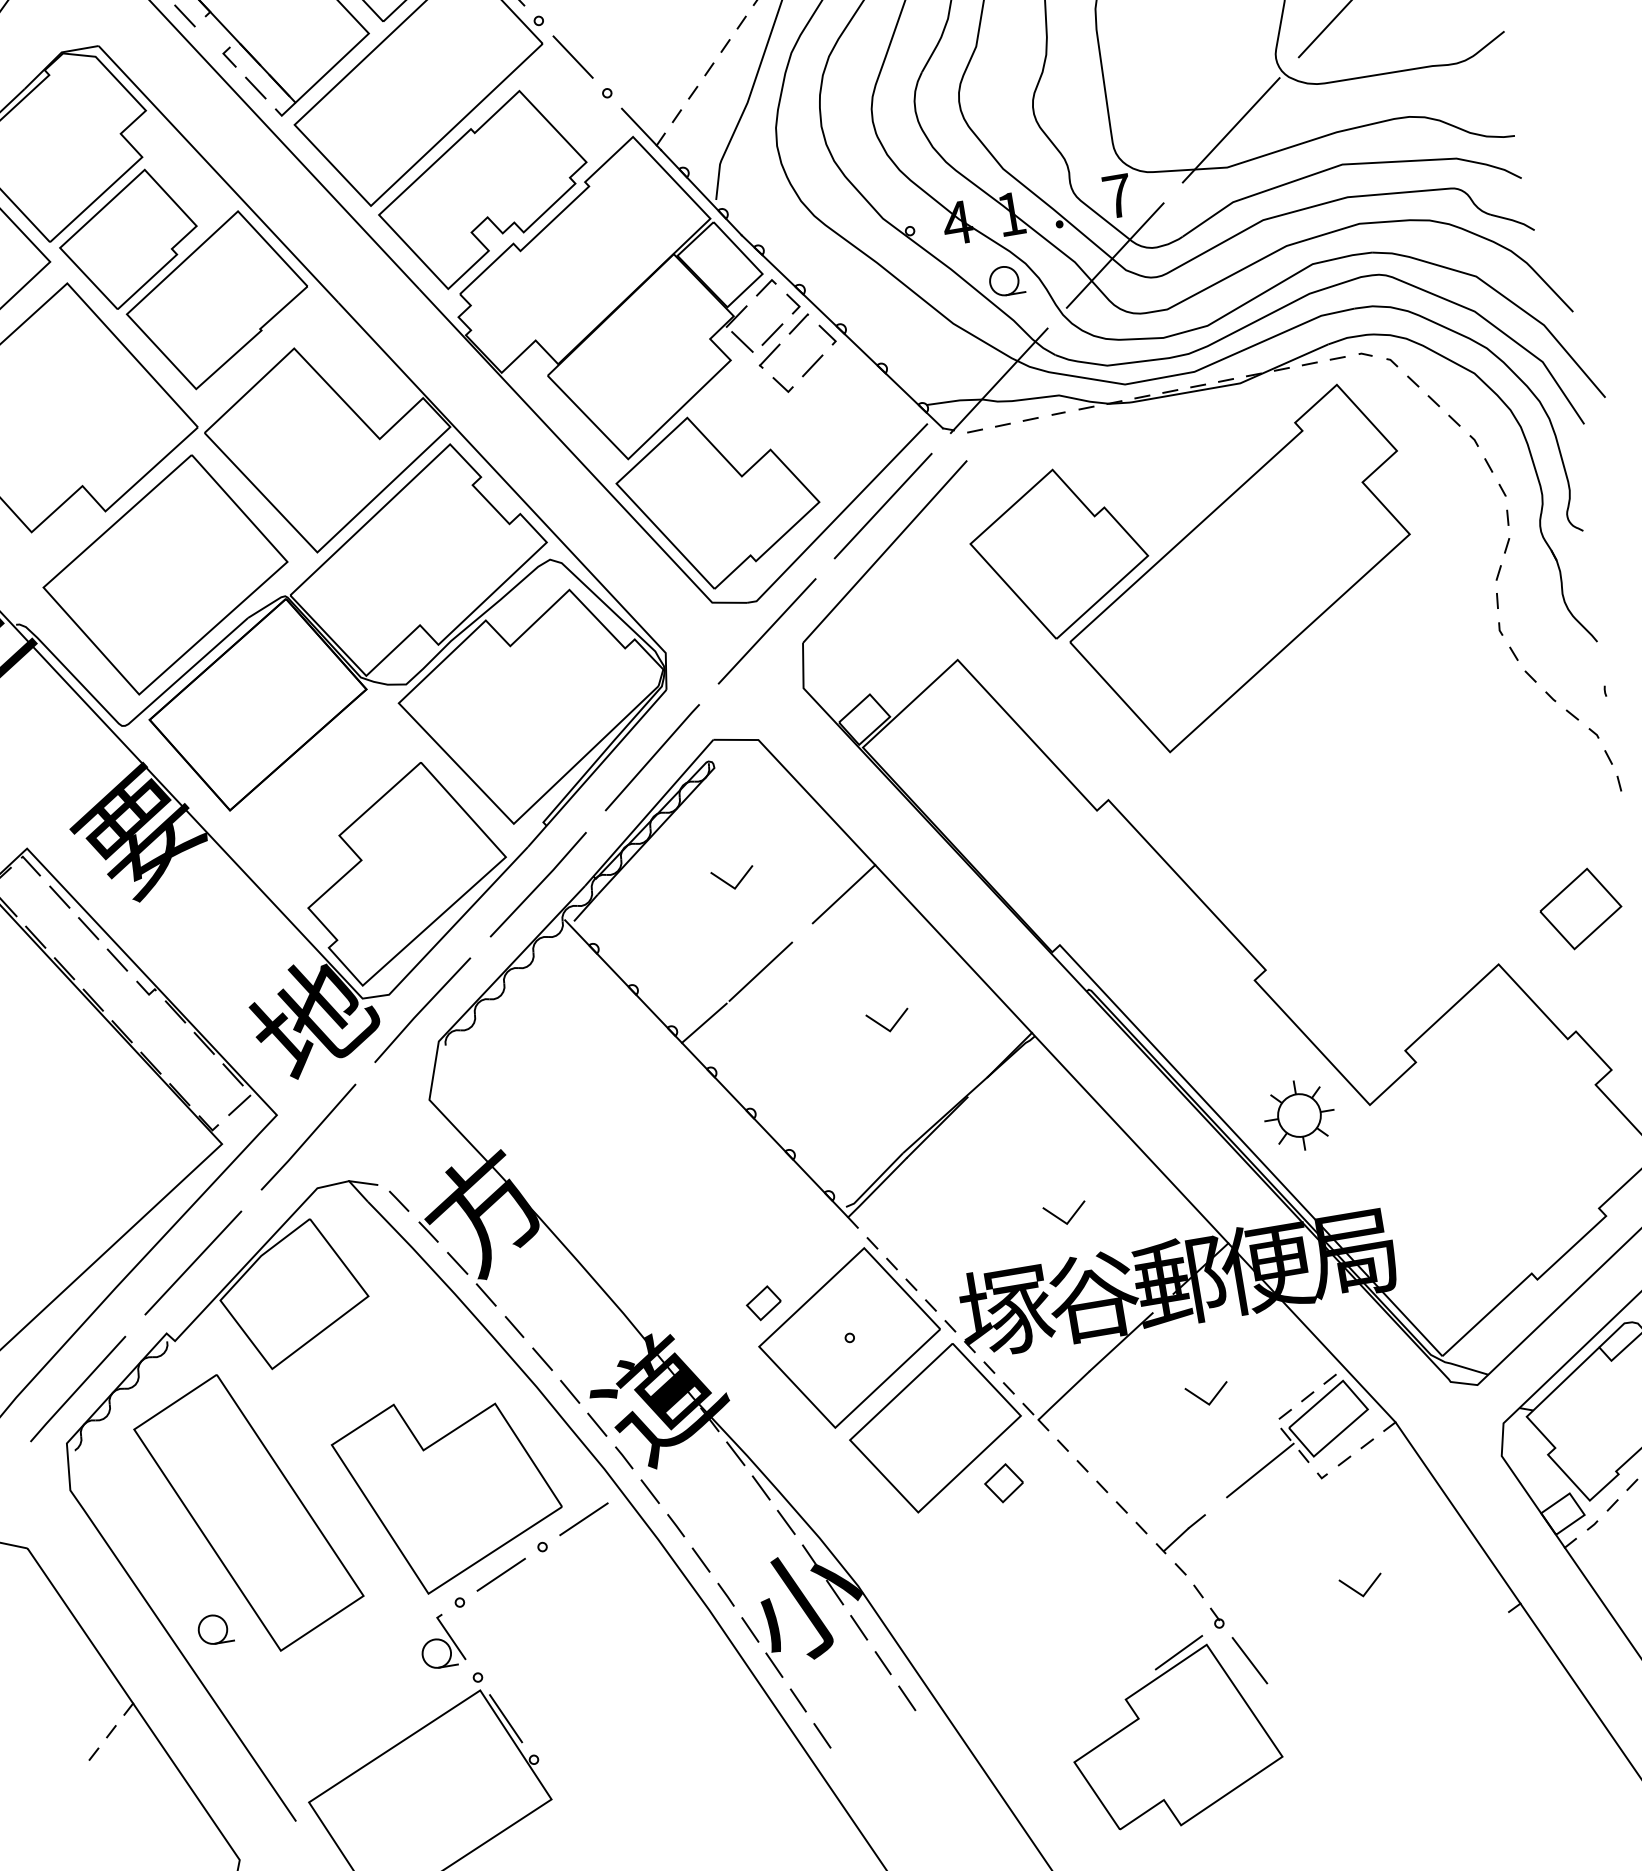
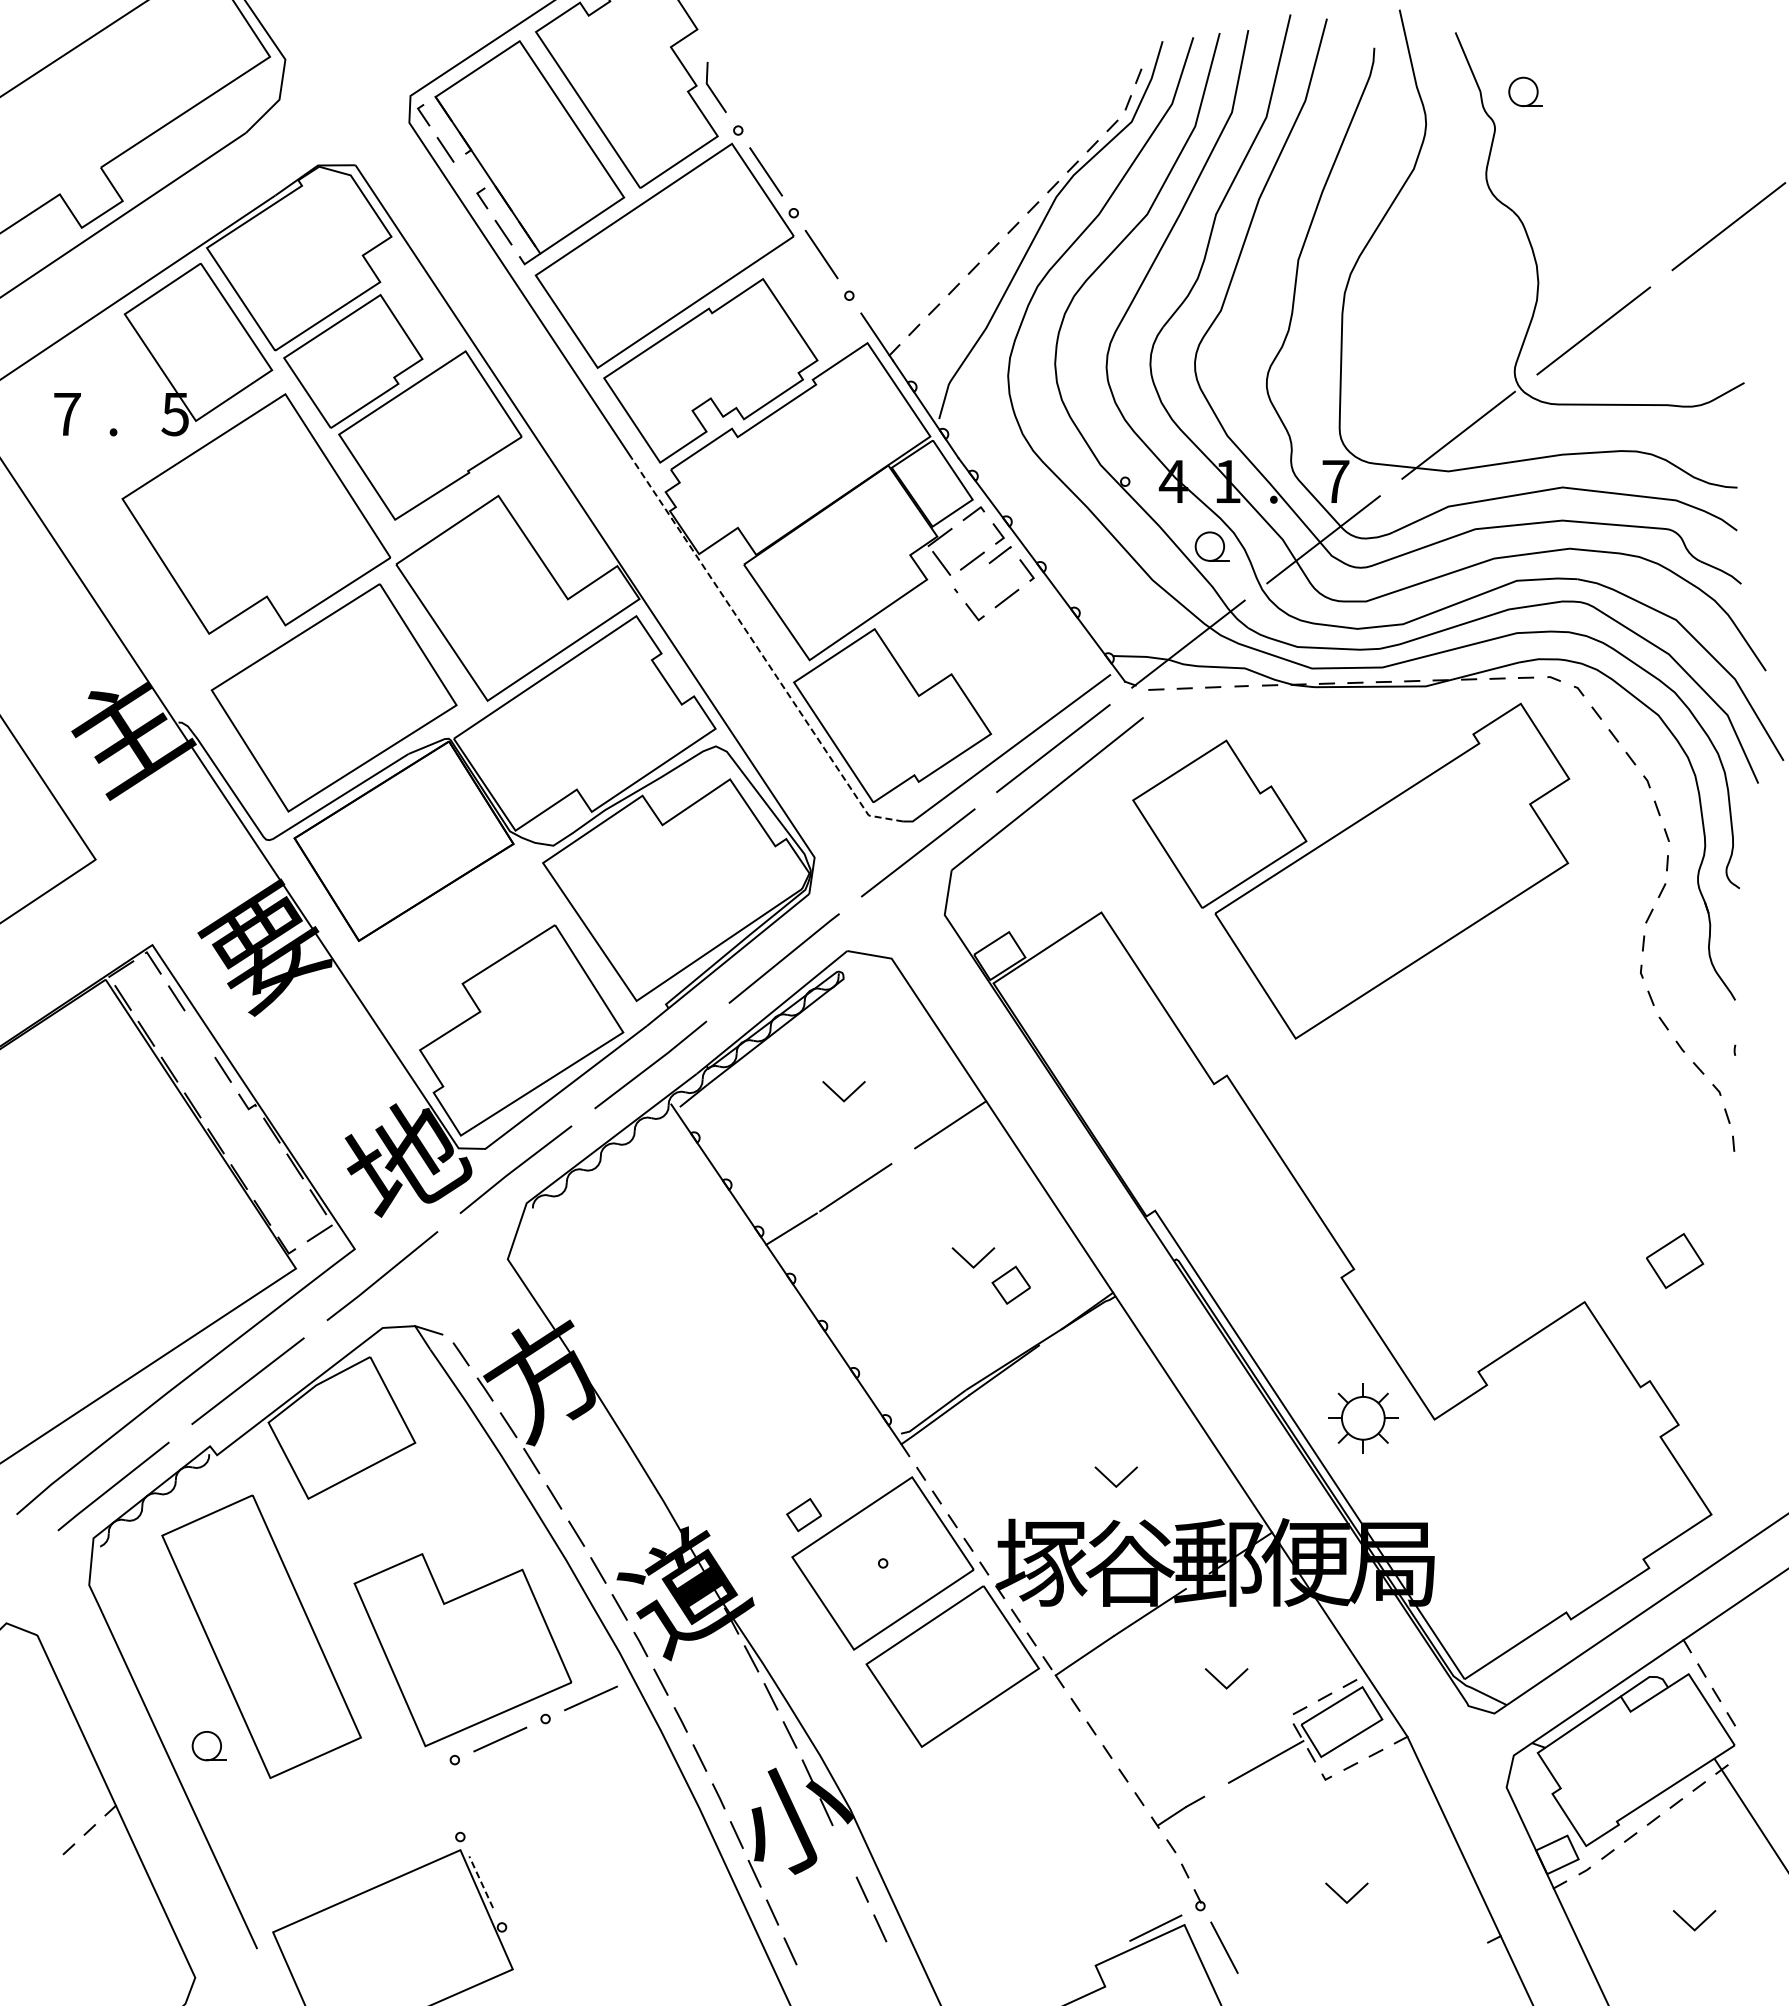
line: (769, 354) -> (966, 580), removed
line: (578, 458) -> (760, 651), solid -> dashed
part: (1580, 908) -> (1674, 1260), size x0.7
line: (88, 929) -> (199, 1034), removed
part: (1003, 1482) -> (1010, 1284), moved
line: (859, 1627) -> (844, 1850), removed
part: (440, 1640) -> (429, 1794), removed
line: (506, 1717) -> (481, 1881), solid -> dashed

